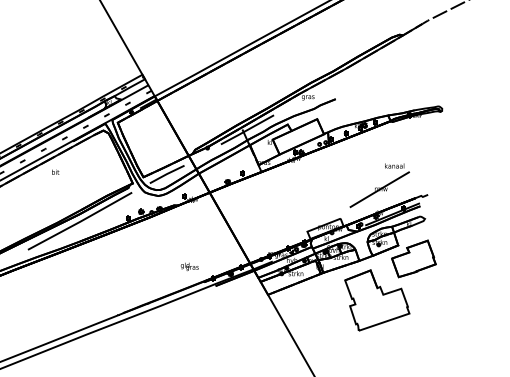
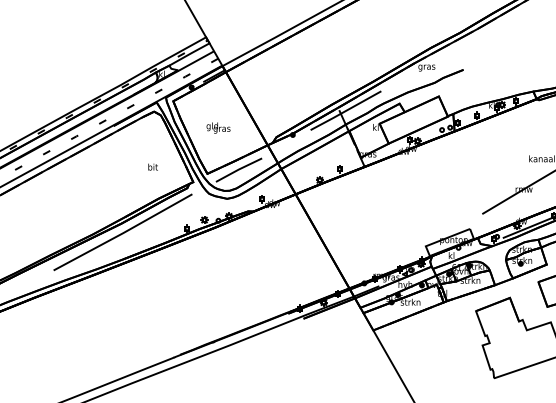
text: (55, 171) -> (152, 166), moved
text: (189, 266) -> (218, 127), moved

